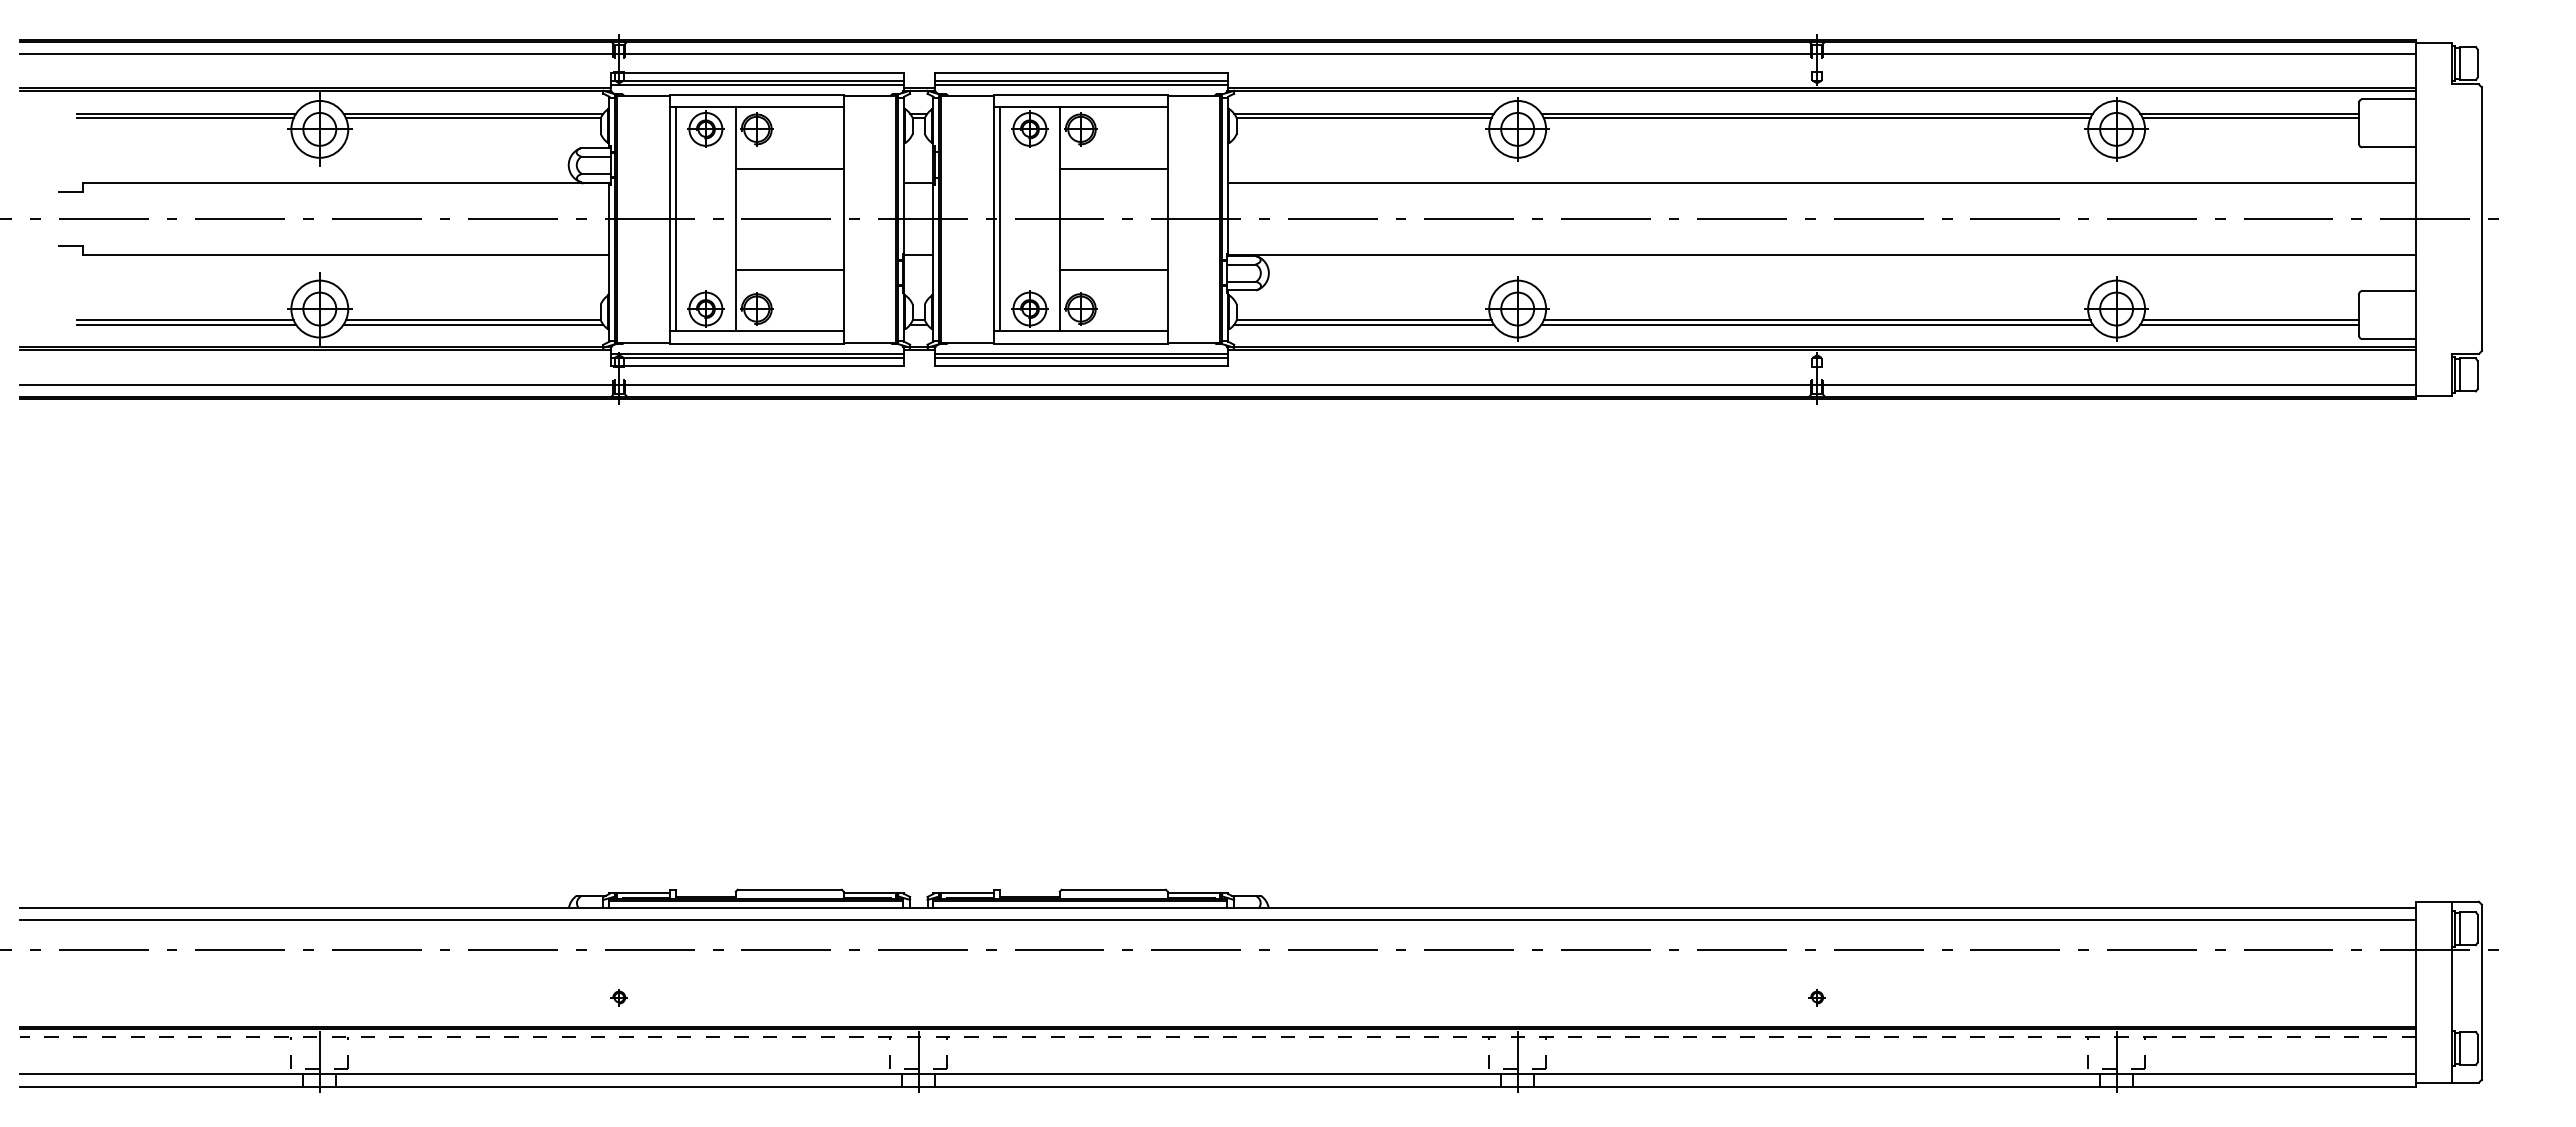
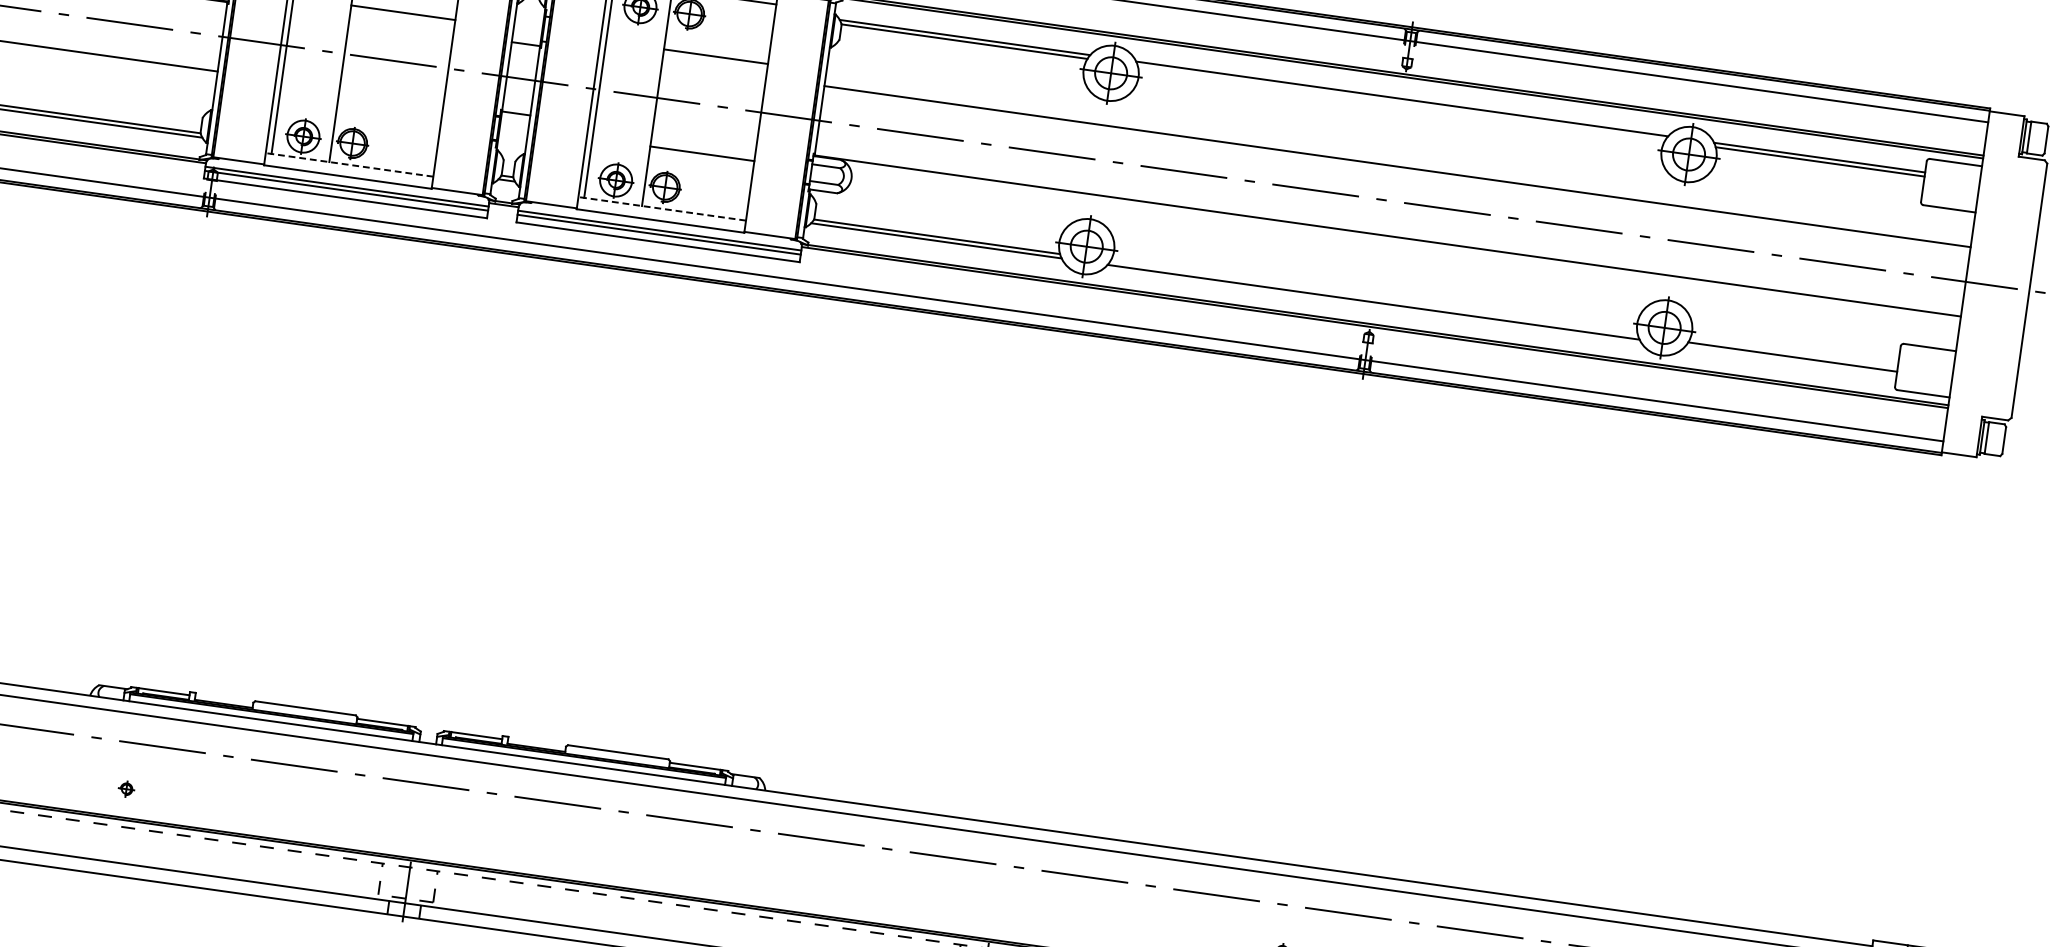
line: (1816, 118) -> (1400, 103), removed
line: (789, 269) -> (389, 109), removed
line: (1816, 320) -> (1373, 298), removed
line: (2249, 324) -> (1790, 360), removed
line: (756, 331) -> (349, 165), solid -> dashed
line: (1080, 331) -> (661, 209), solid -> dashed

